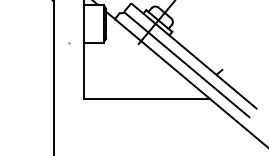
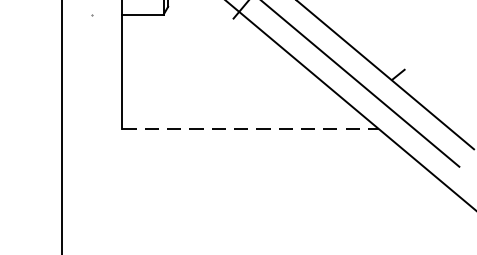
line: (147, 98) -> (252, 128), solid -> dashed

